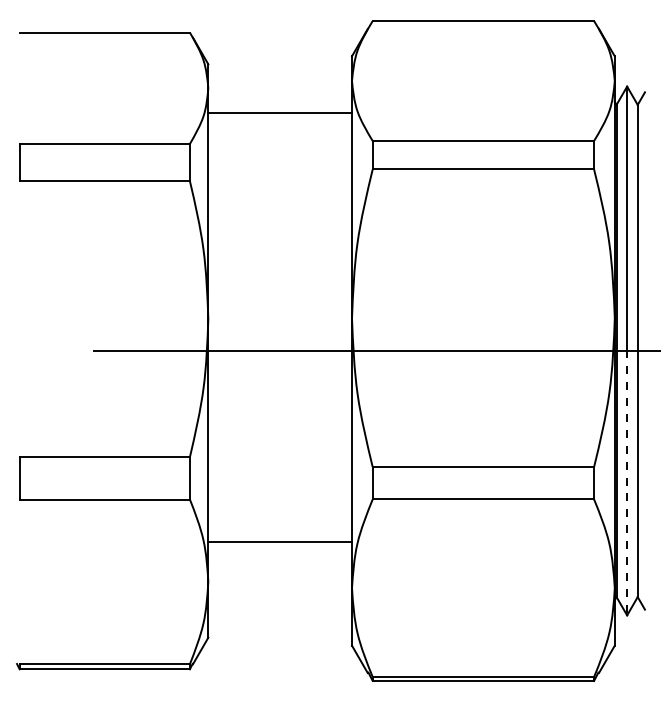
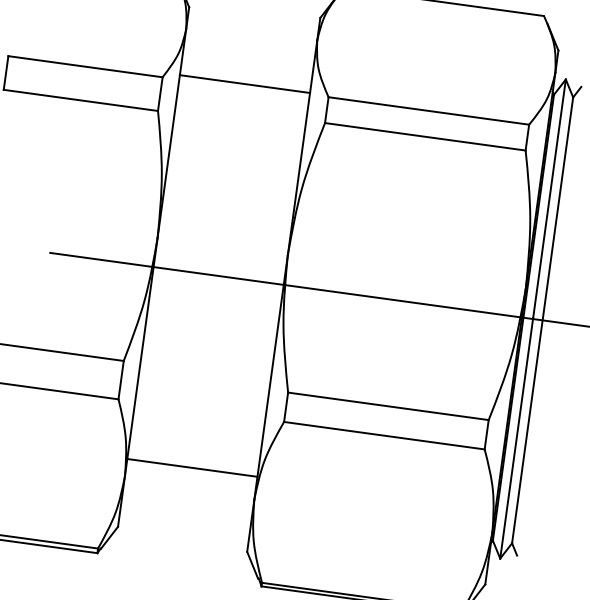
line: (280, 113) -> (245, 84), moved
line: (627, 482) -> (517, 438), dashed -> solid
line: (280, 541) -> (192, 467), moved

